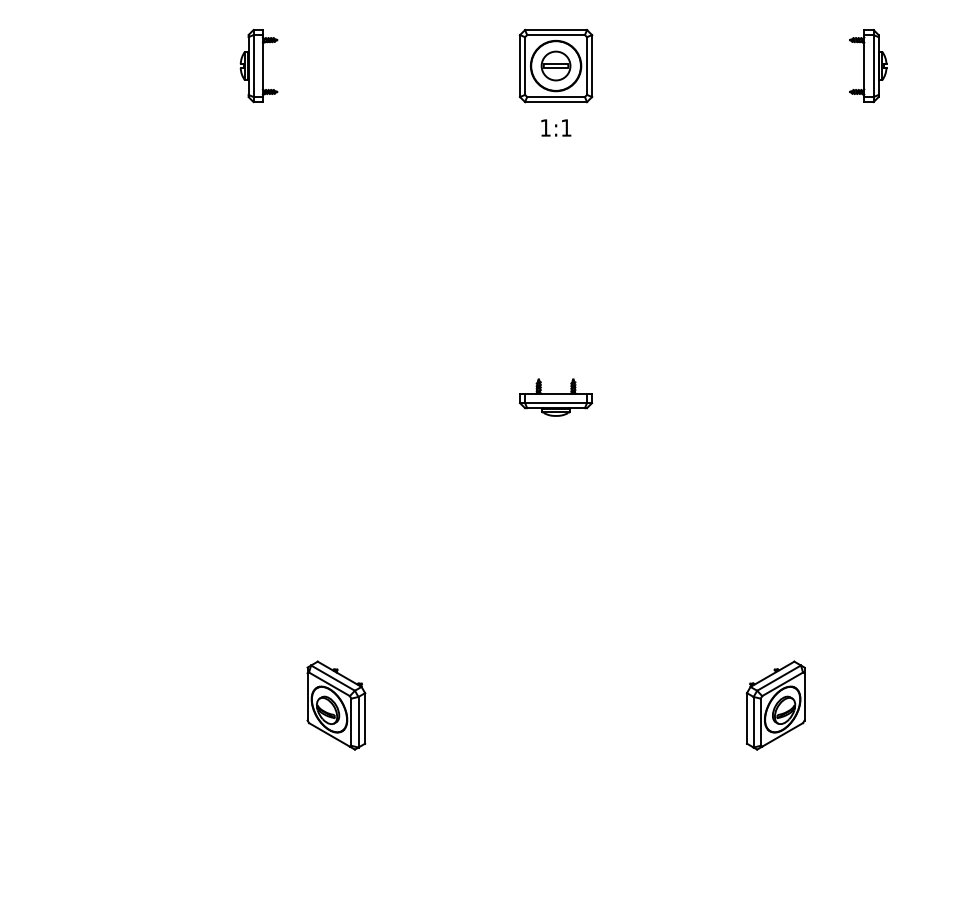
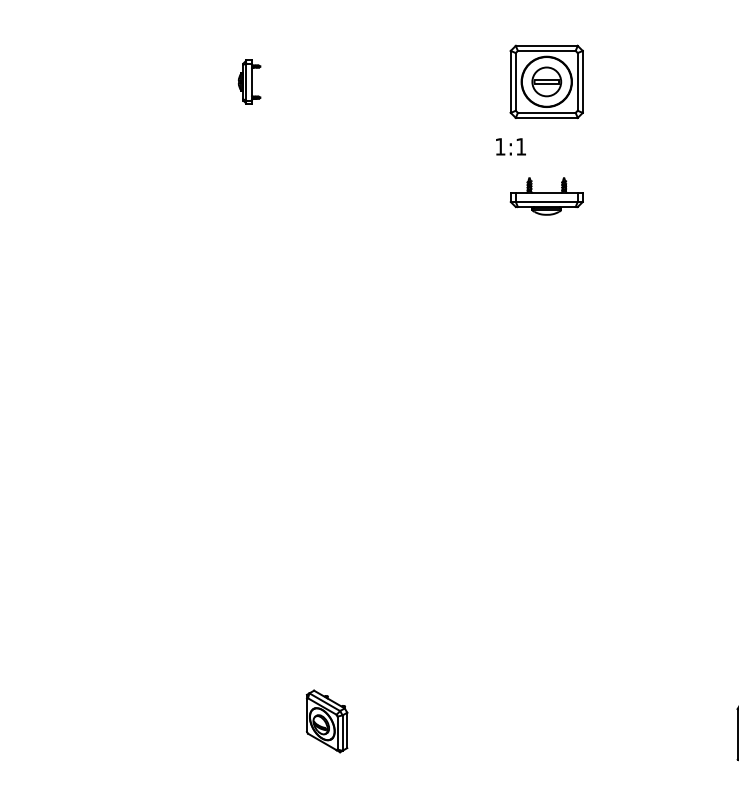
part: (258, 66) -> (249, 82), size x0.6
text: (556, 127) -> (511, 146), moved
part: (556, 397) -> (547, 196), moved
part: (336, 705) -> (327, 721), size x0.7

